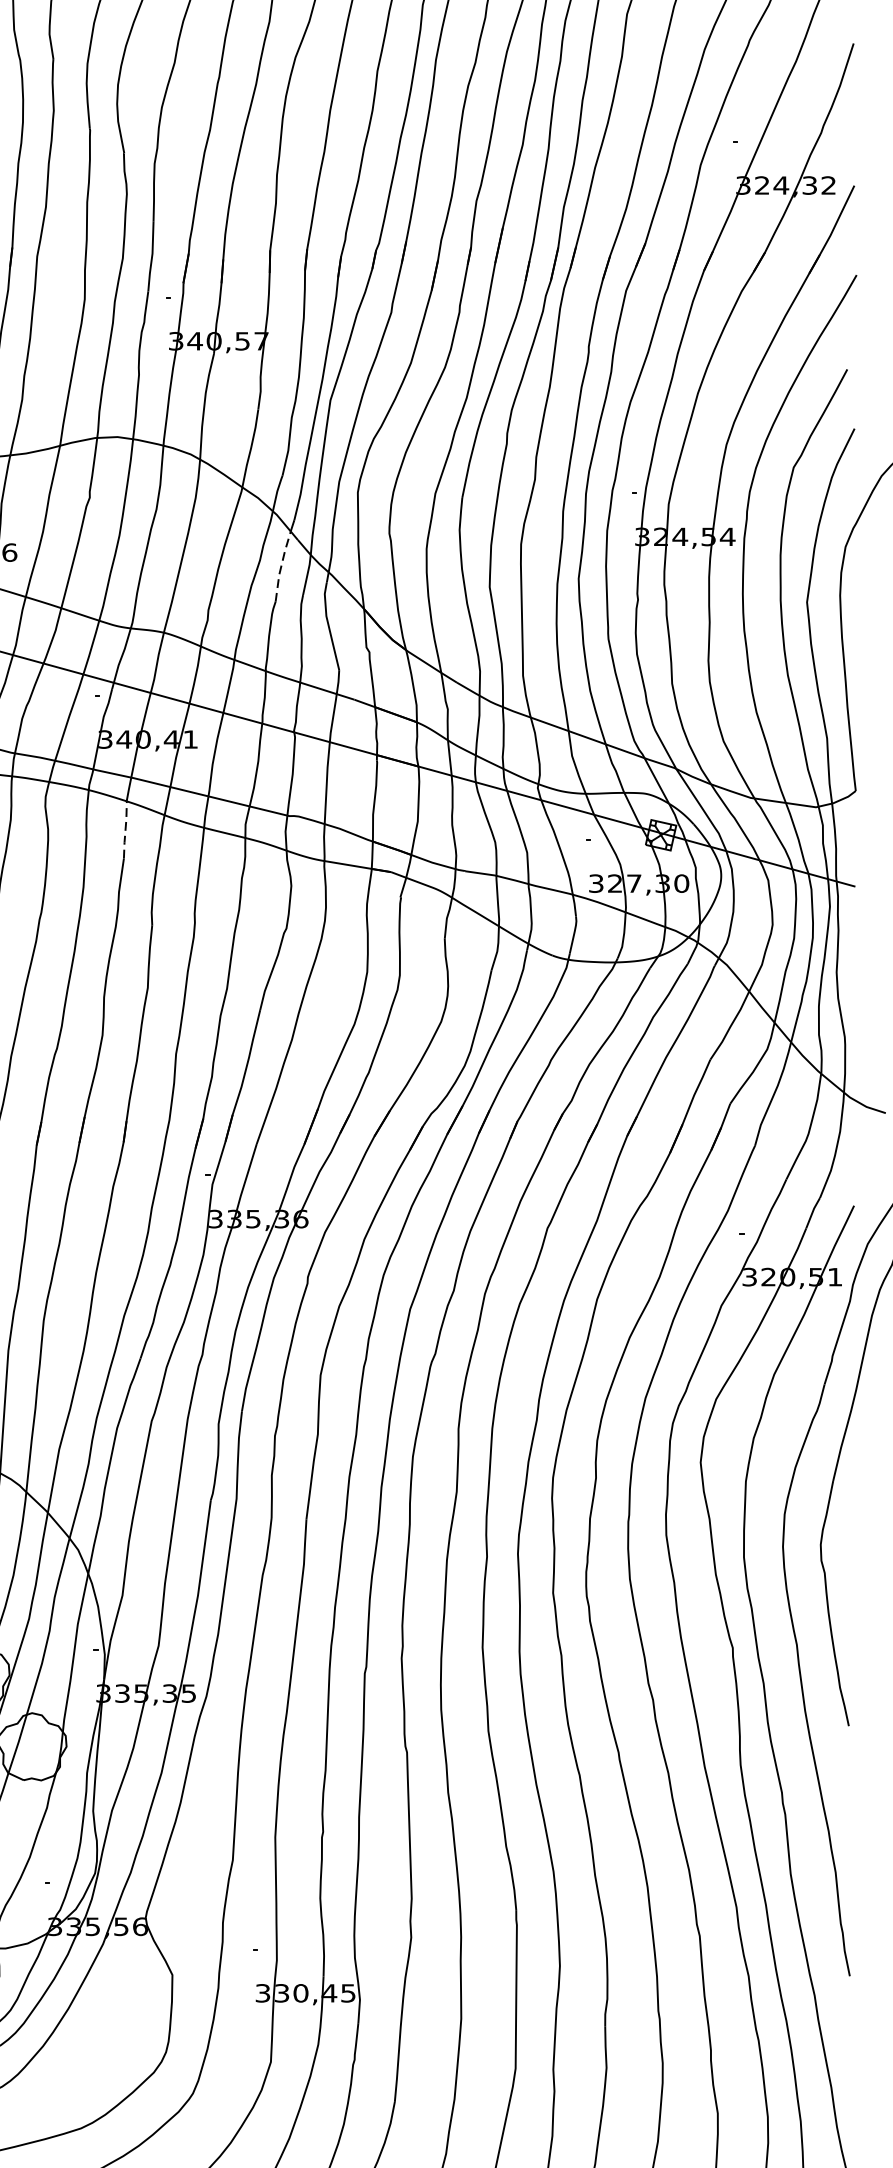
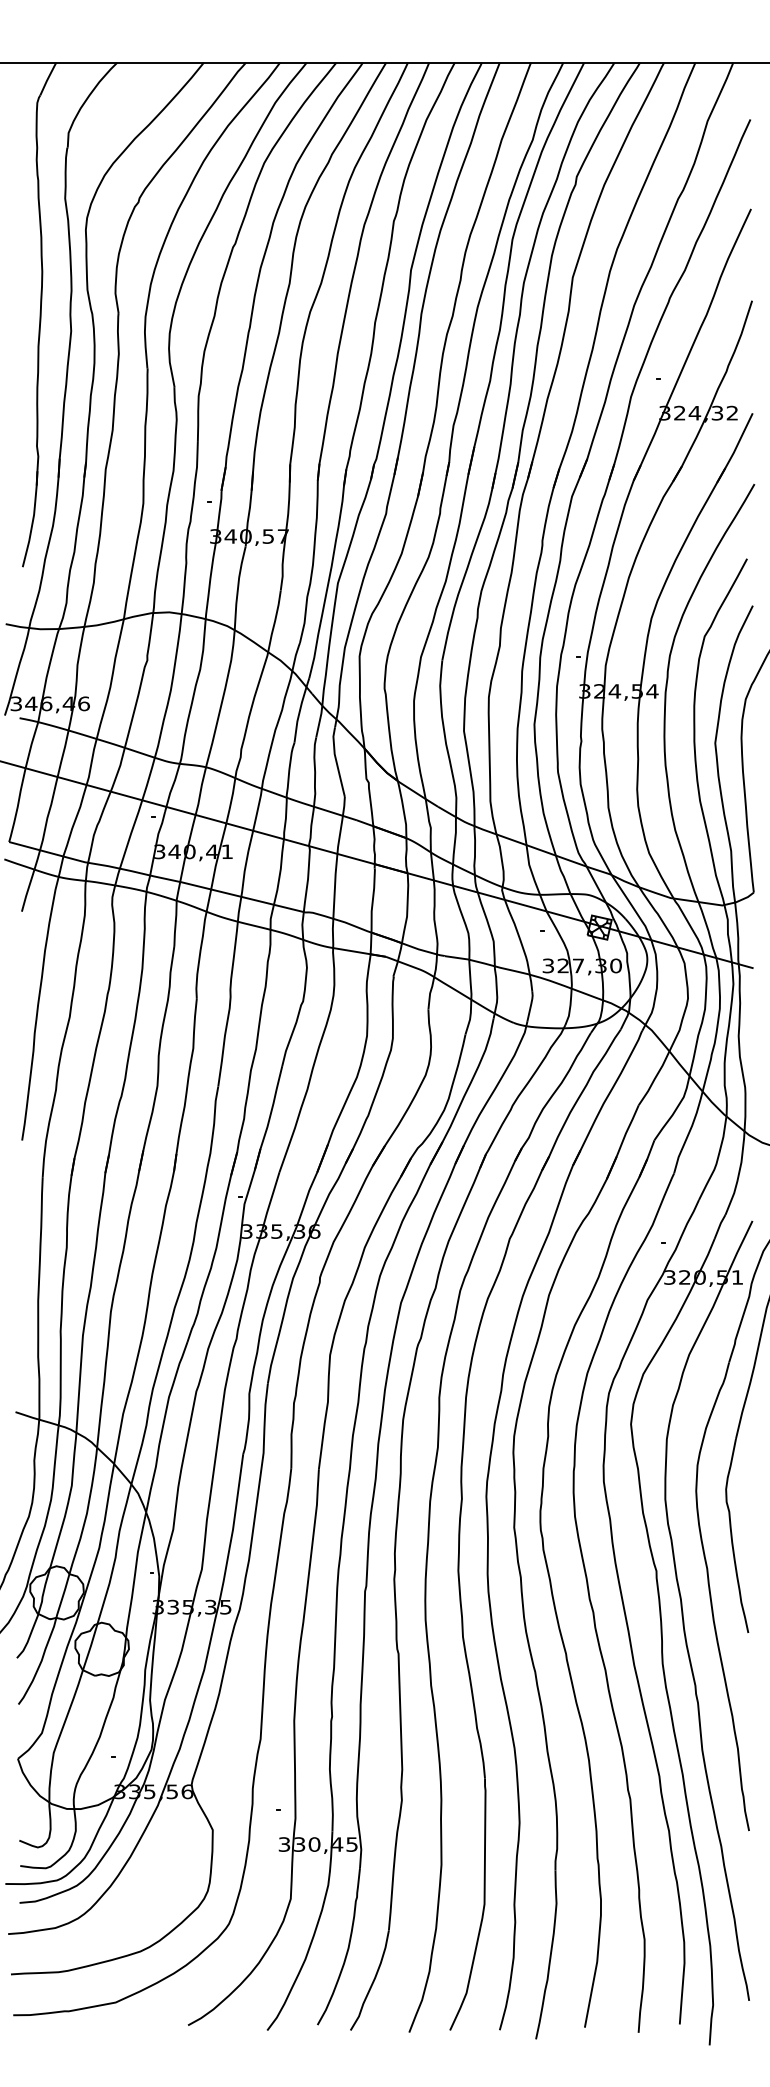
line: (281, 564) -> (299, 713), dashed -> solid
line: (125, 828) -> (175, 922), dashed -> solid

